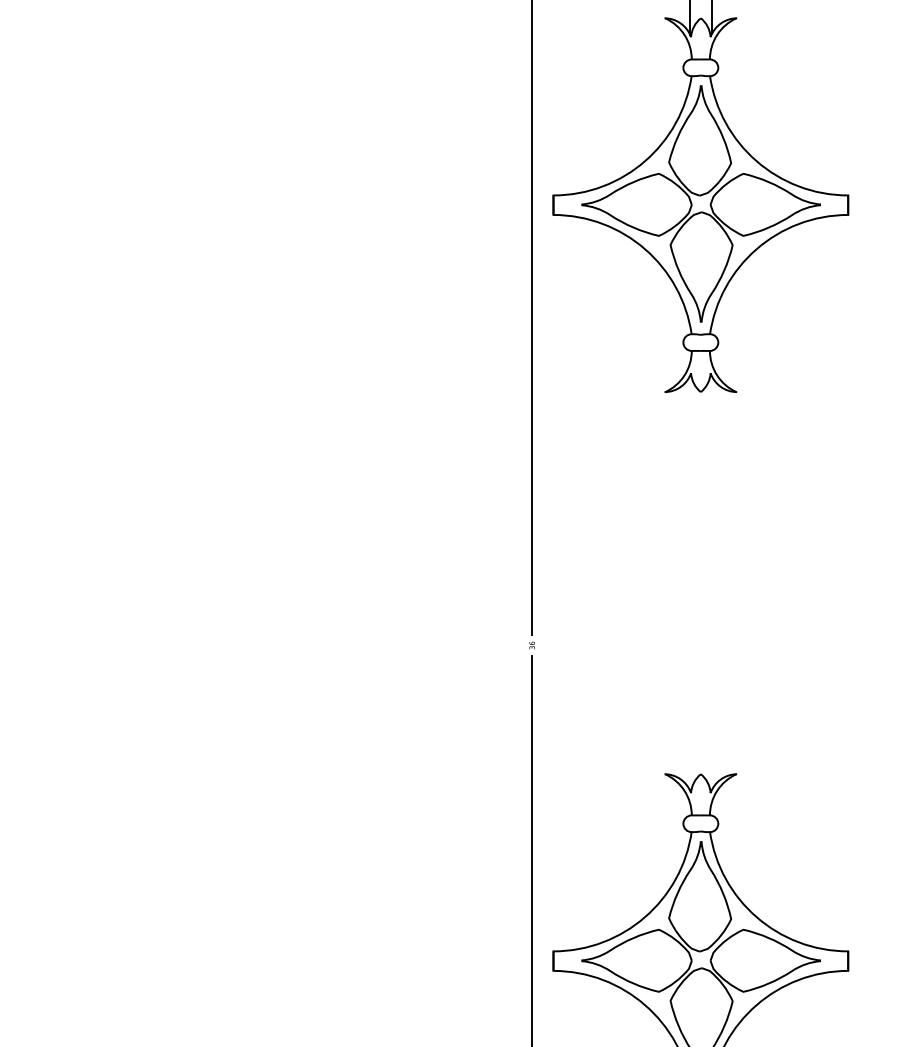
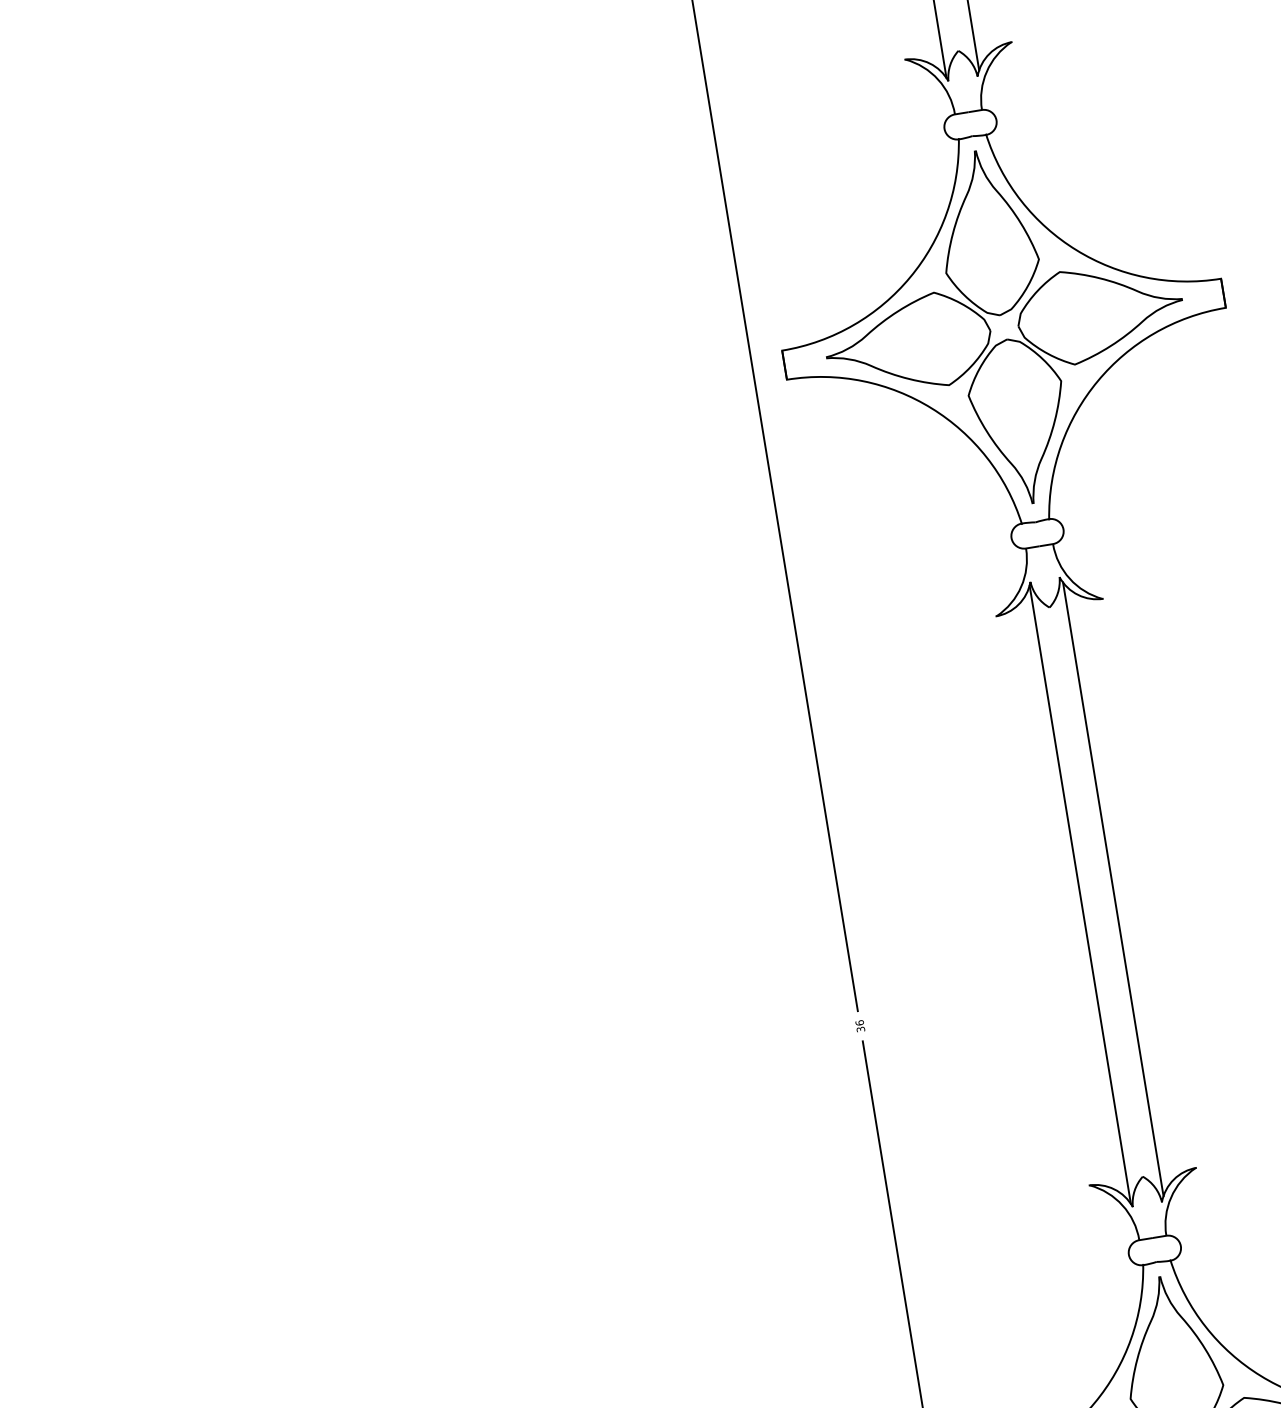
line: (690, 582) -> (1080, 893), added
line: (712, 583) -> (1113, 889), added

